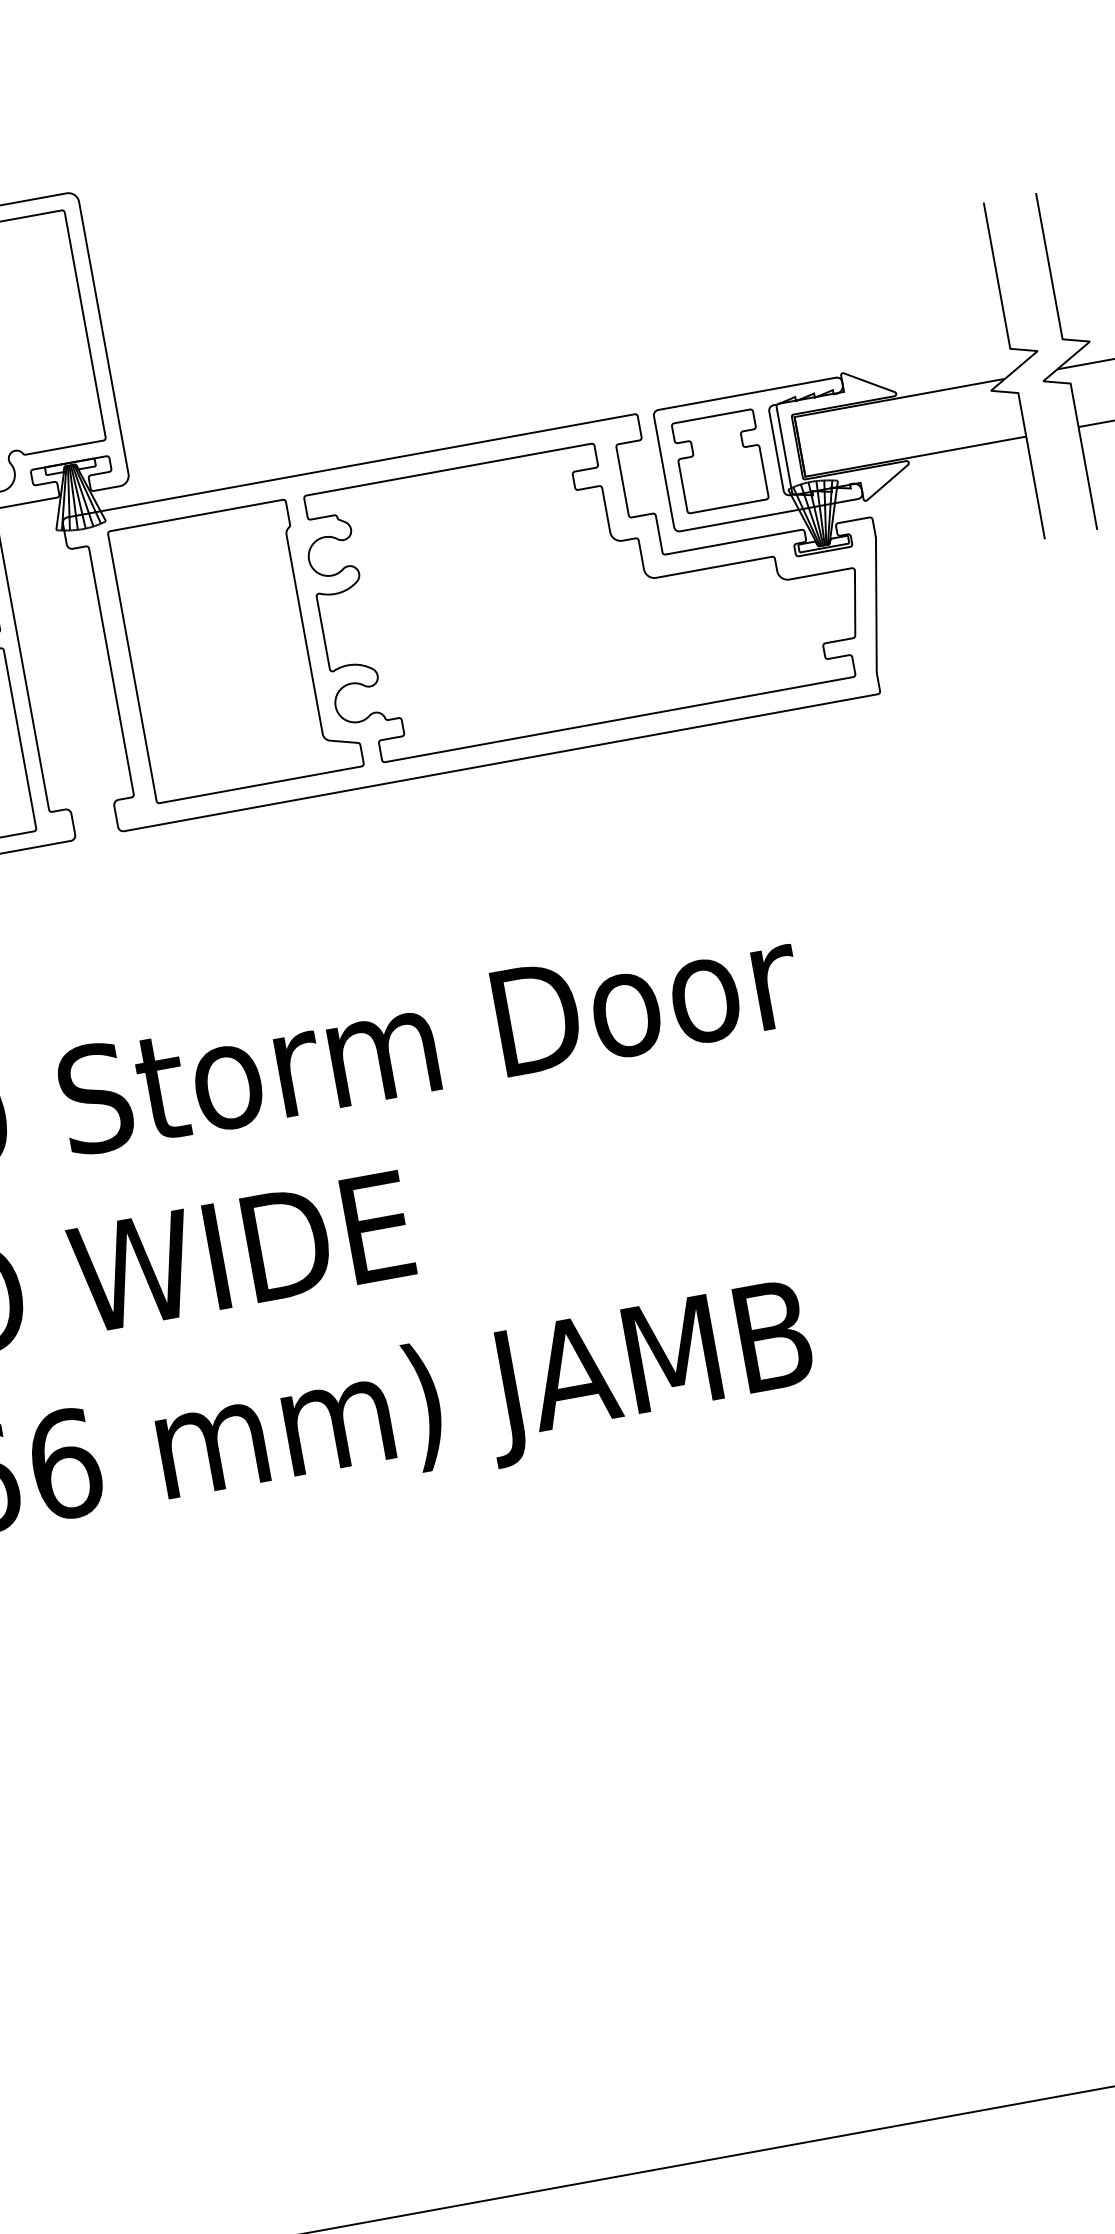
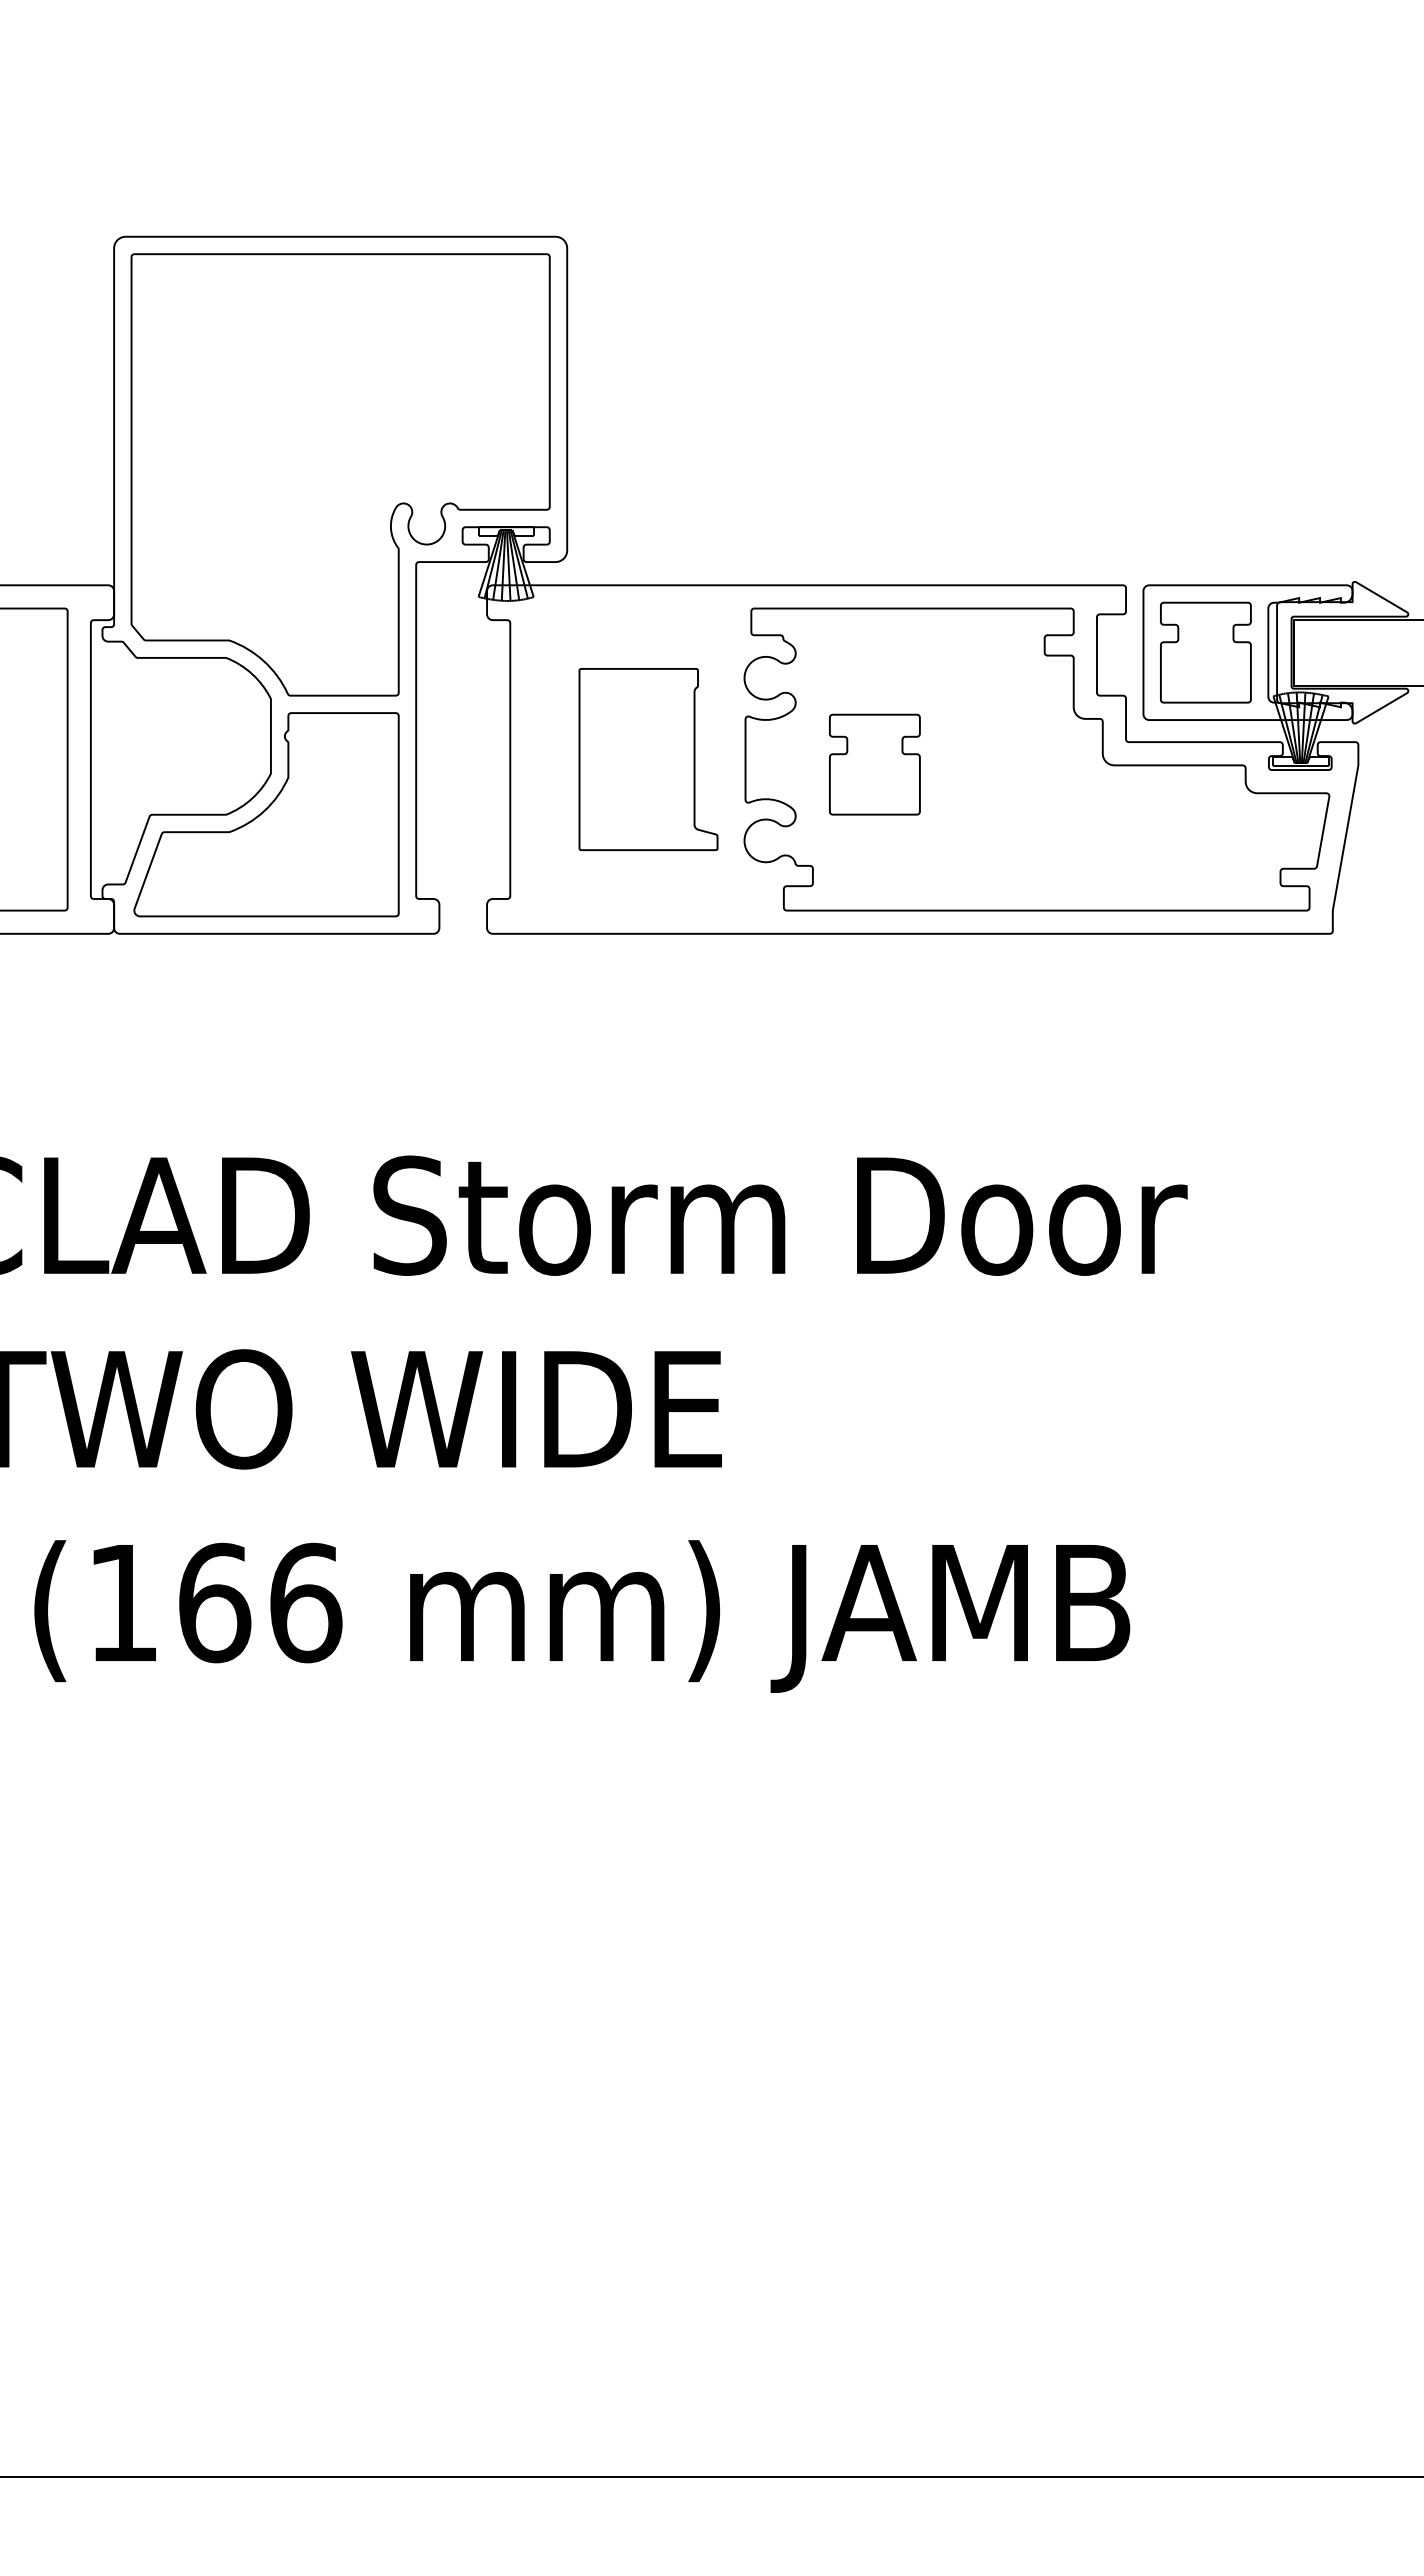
part: (440, 616) -> (874, 764), added
part: (235, 648) -> (648, 759), size x0.6

